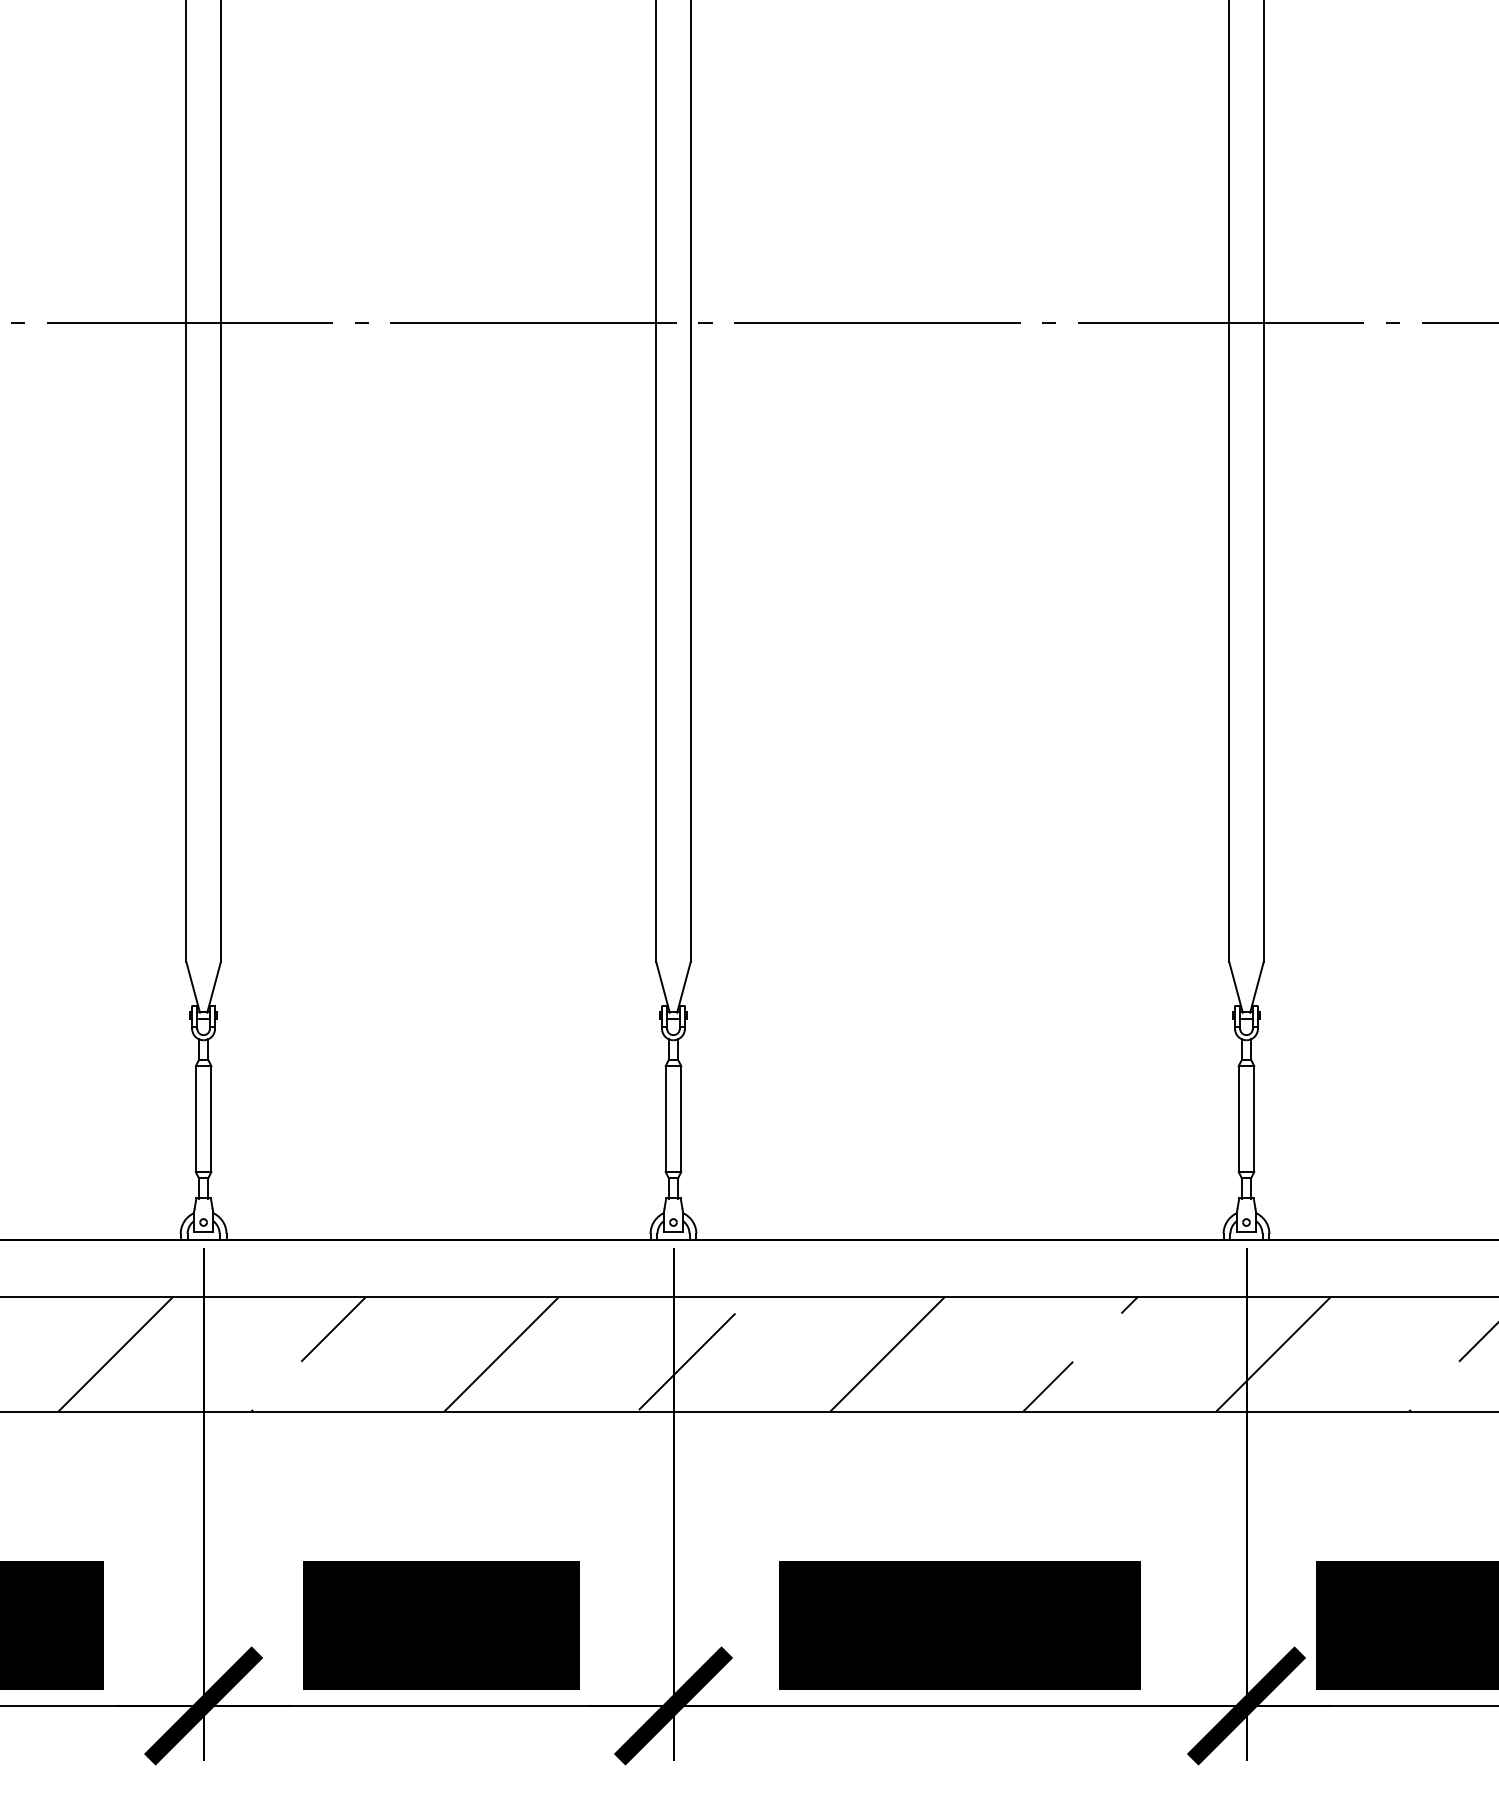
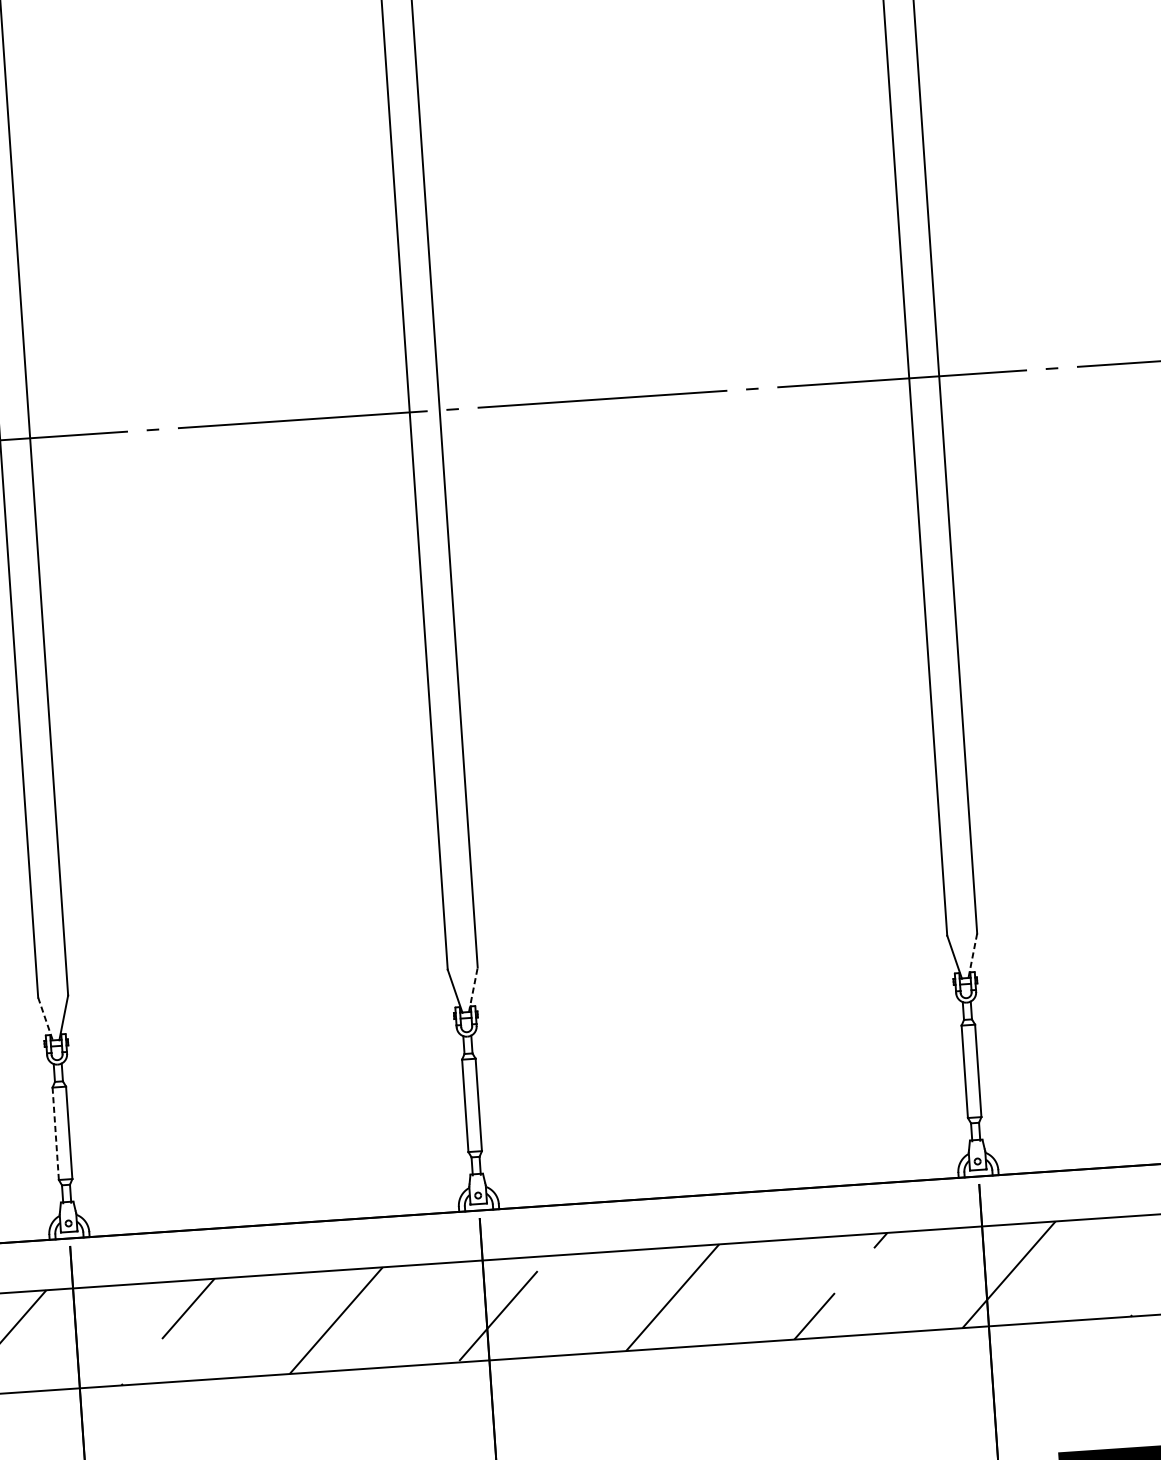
line: (684, 986) -> (473, 989), solid -> dashed
line: (193, 987) -> (45, 1019), solid -> dashed
line: (1256, 987) -> (972, 956), solid -> dashed
line: (195, 1119) -> (55, 1134), solid -> dashed

